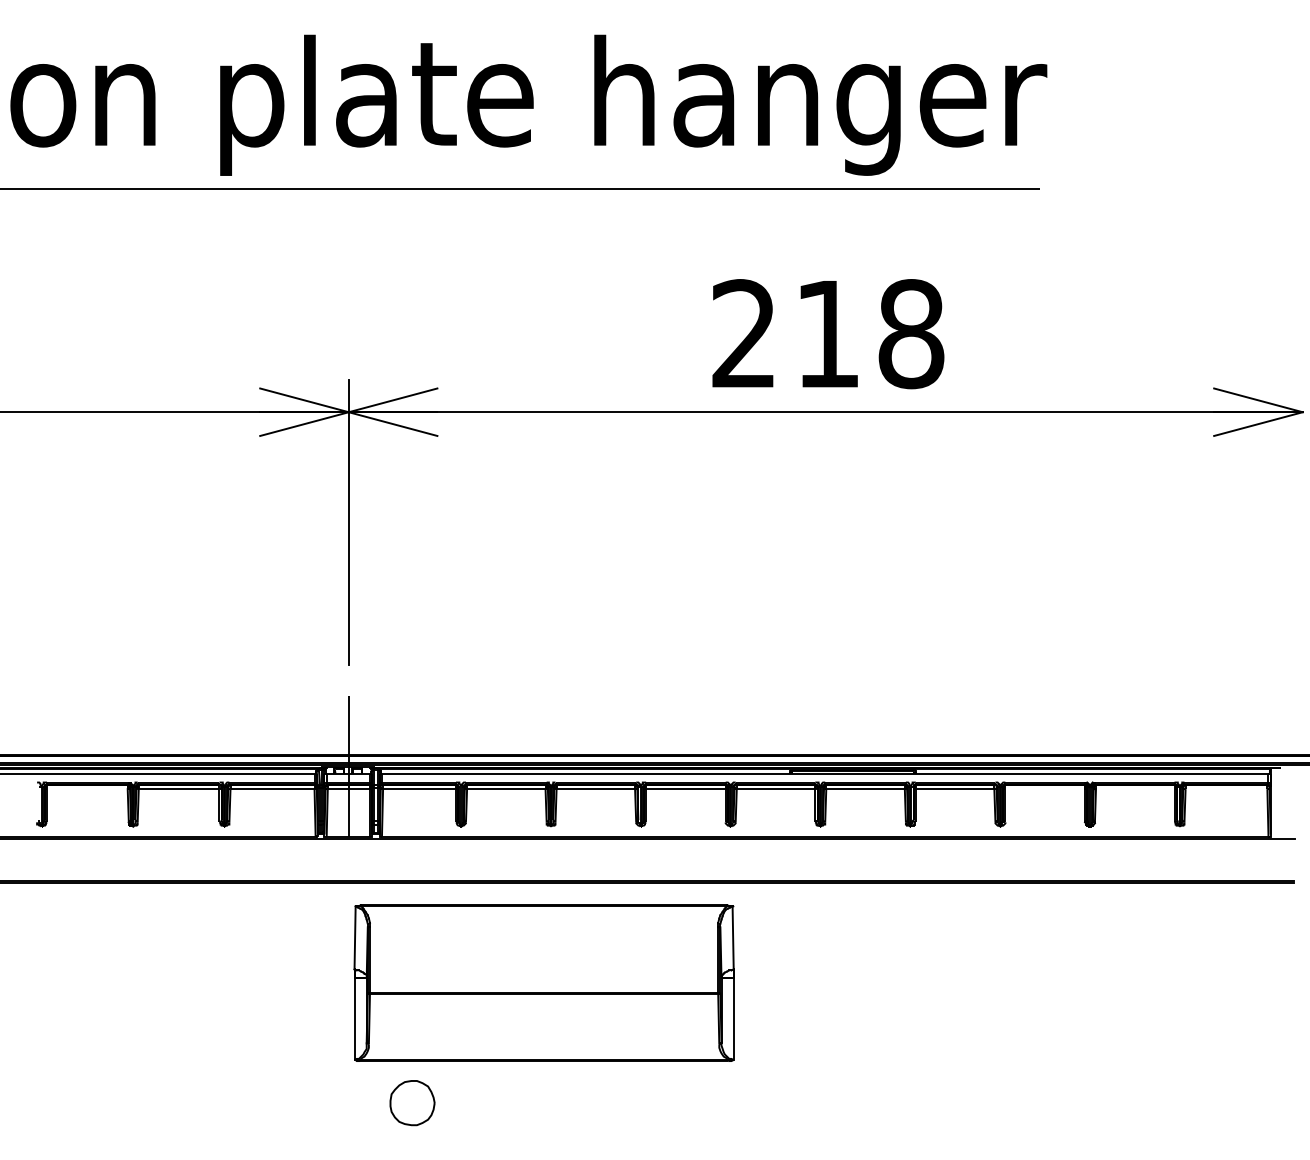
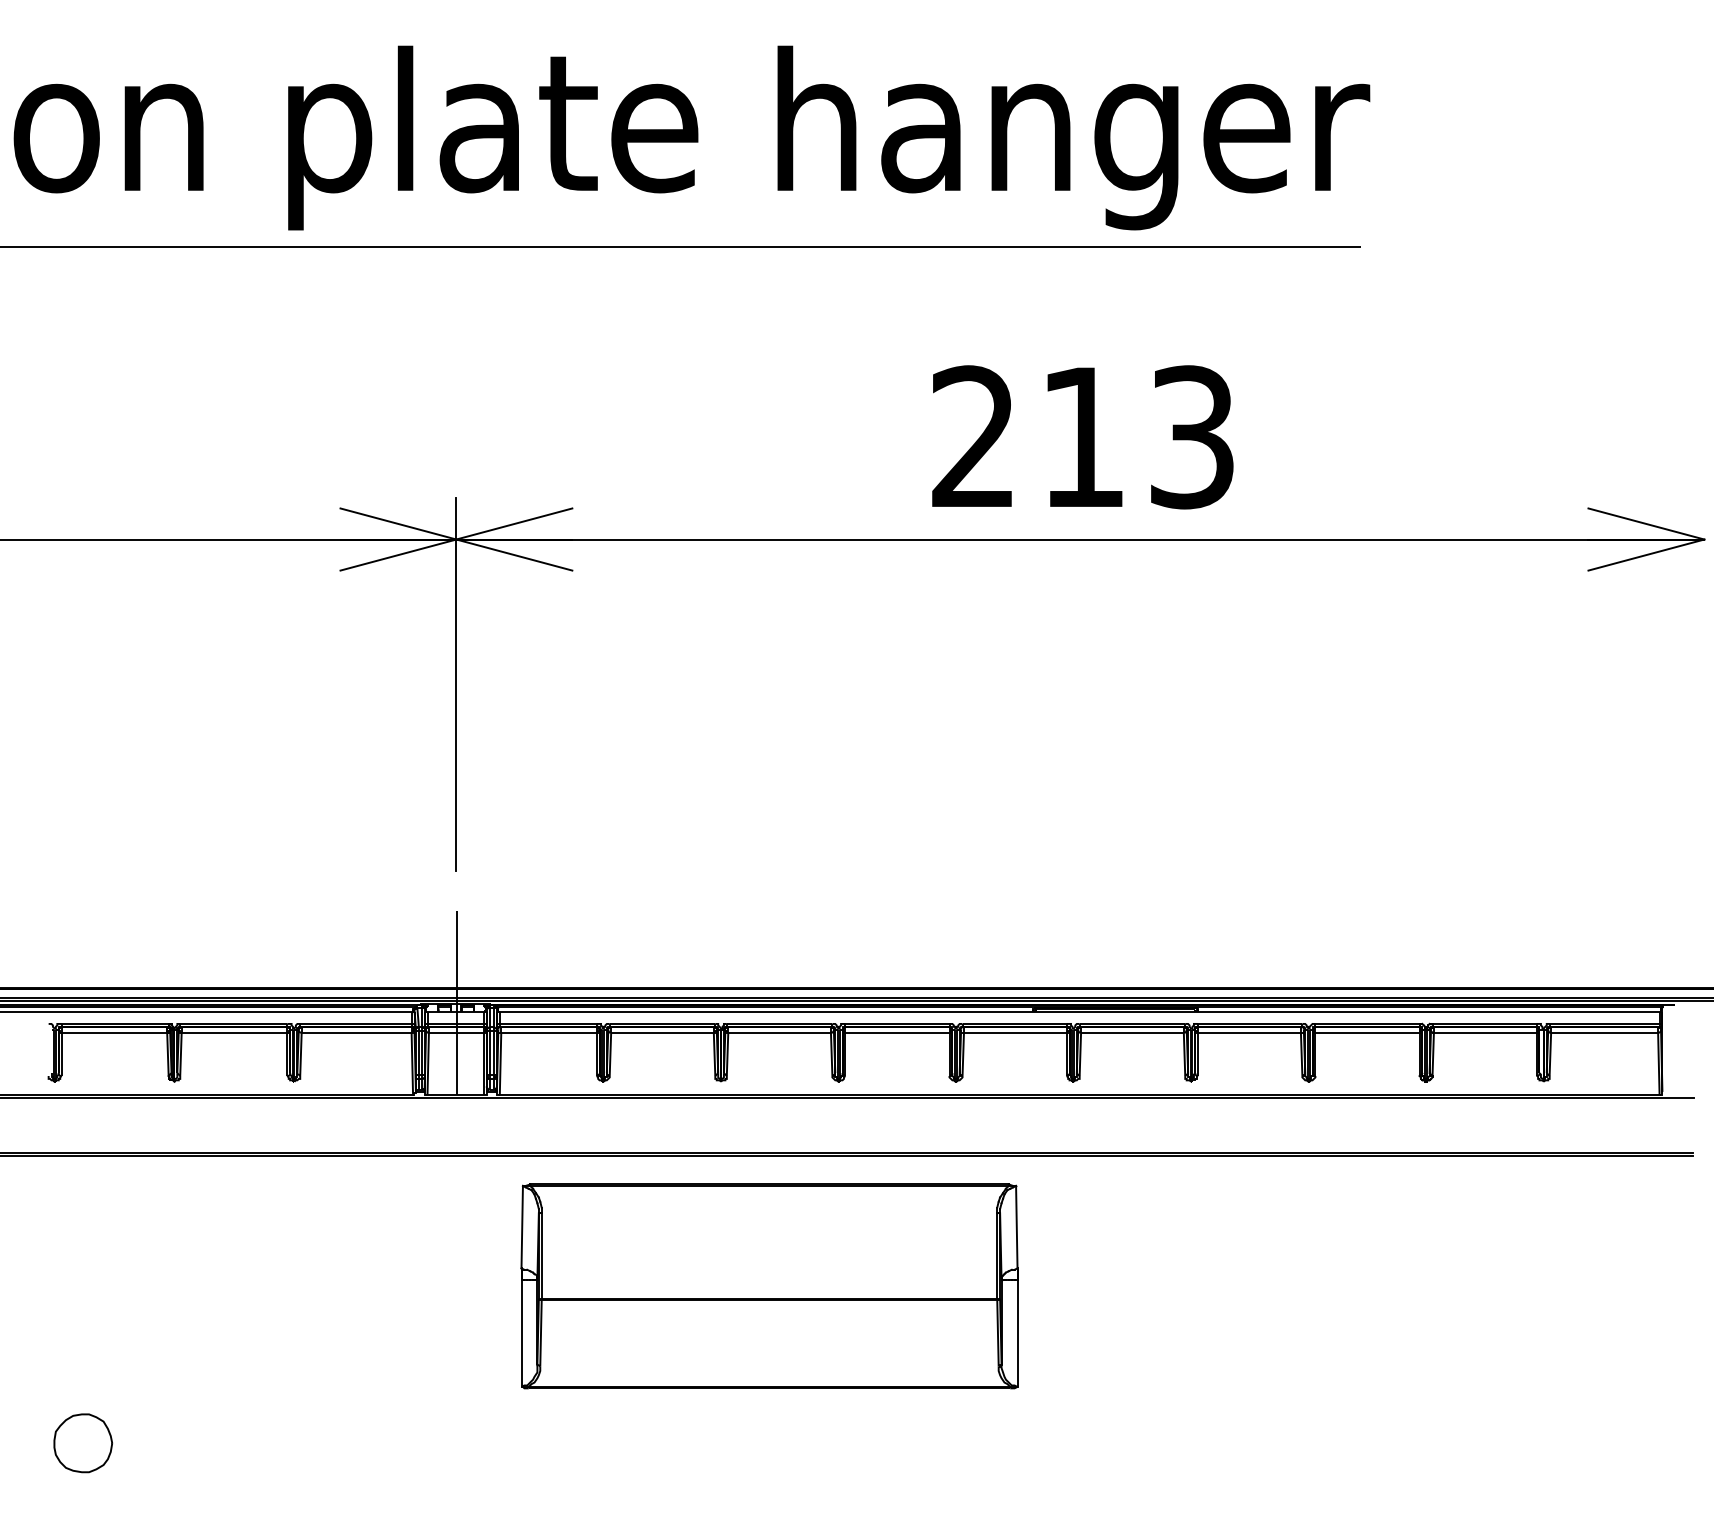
text: (911, 334) -> (1192, 437), 218 -> 213
line: (87, 789) -> (114, 1033), added
line: (1045, 789) -> (1367, 1033), added
line: (1135, 789) -> (1485, 1033), added
line: (1226, 789) -> (1604, 1033), added
part: (543, 982) -> (768, 1285), moved
part: (412, 1103) -> (83, 1443), moved

